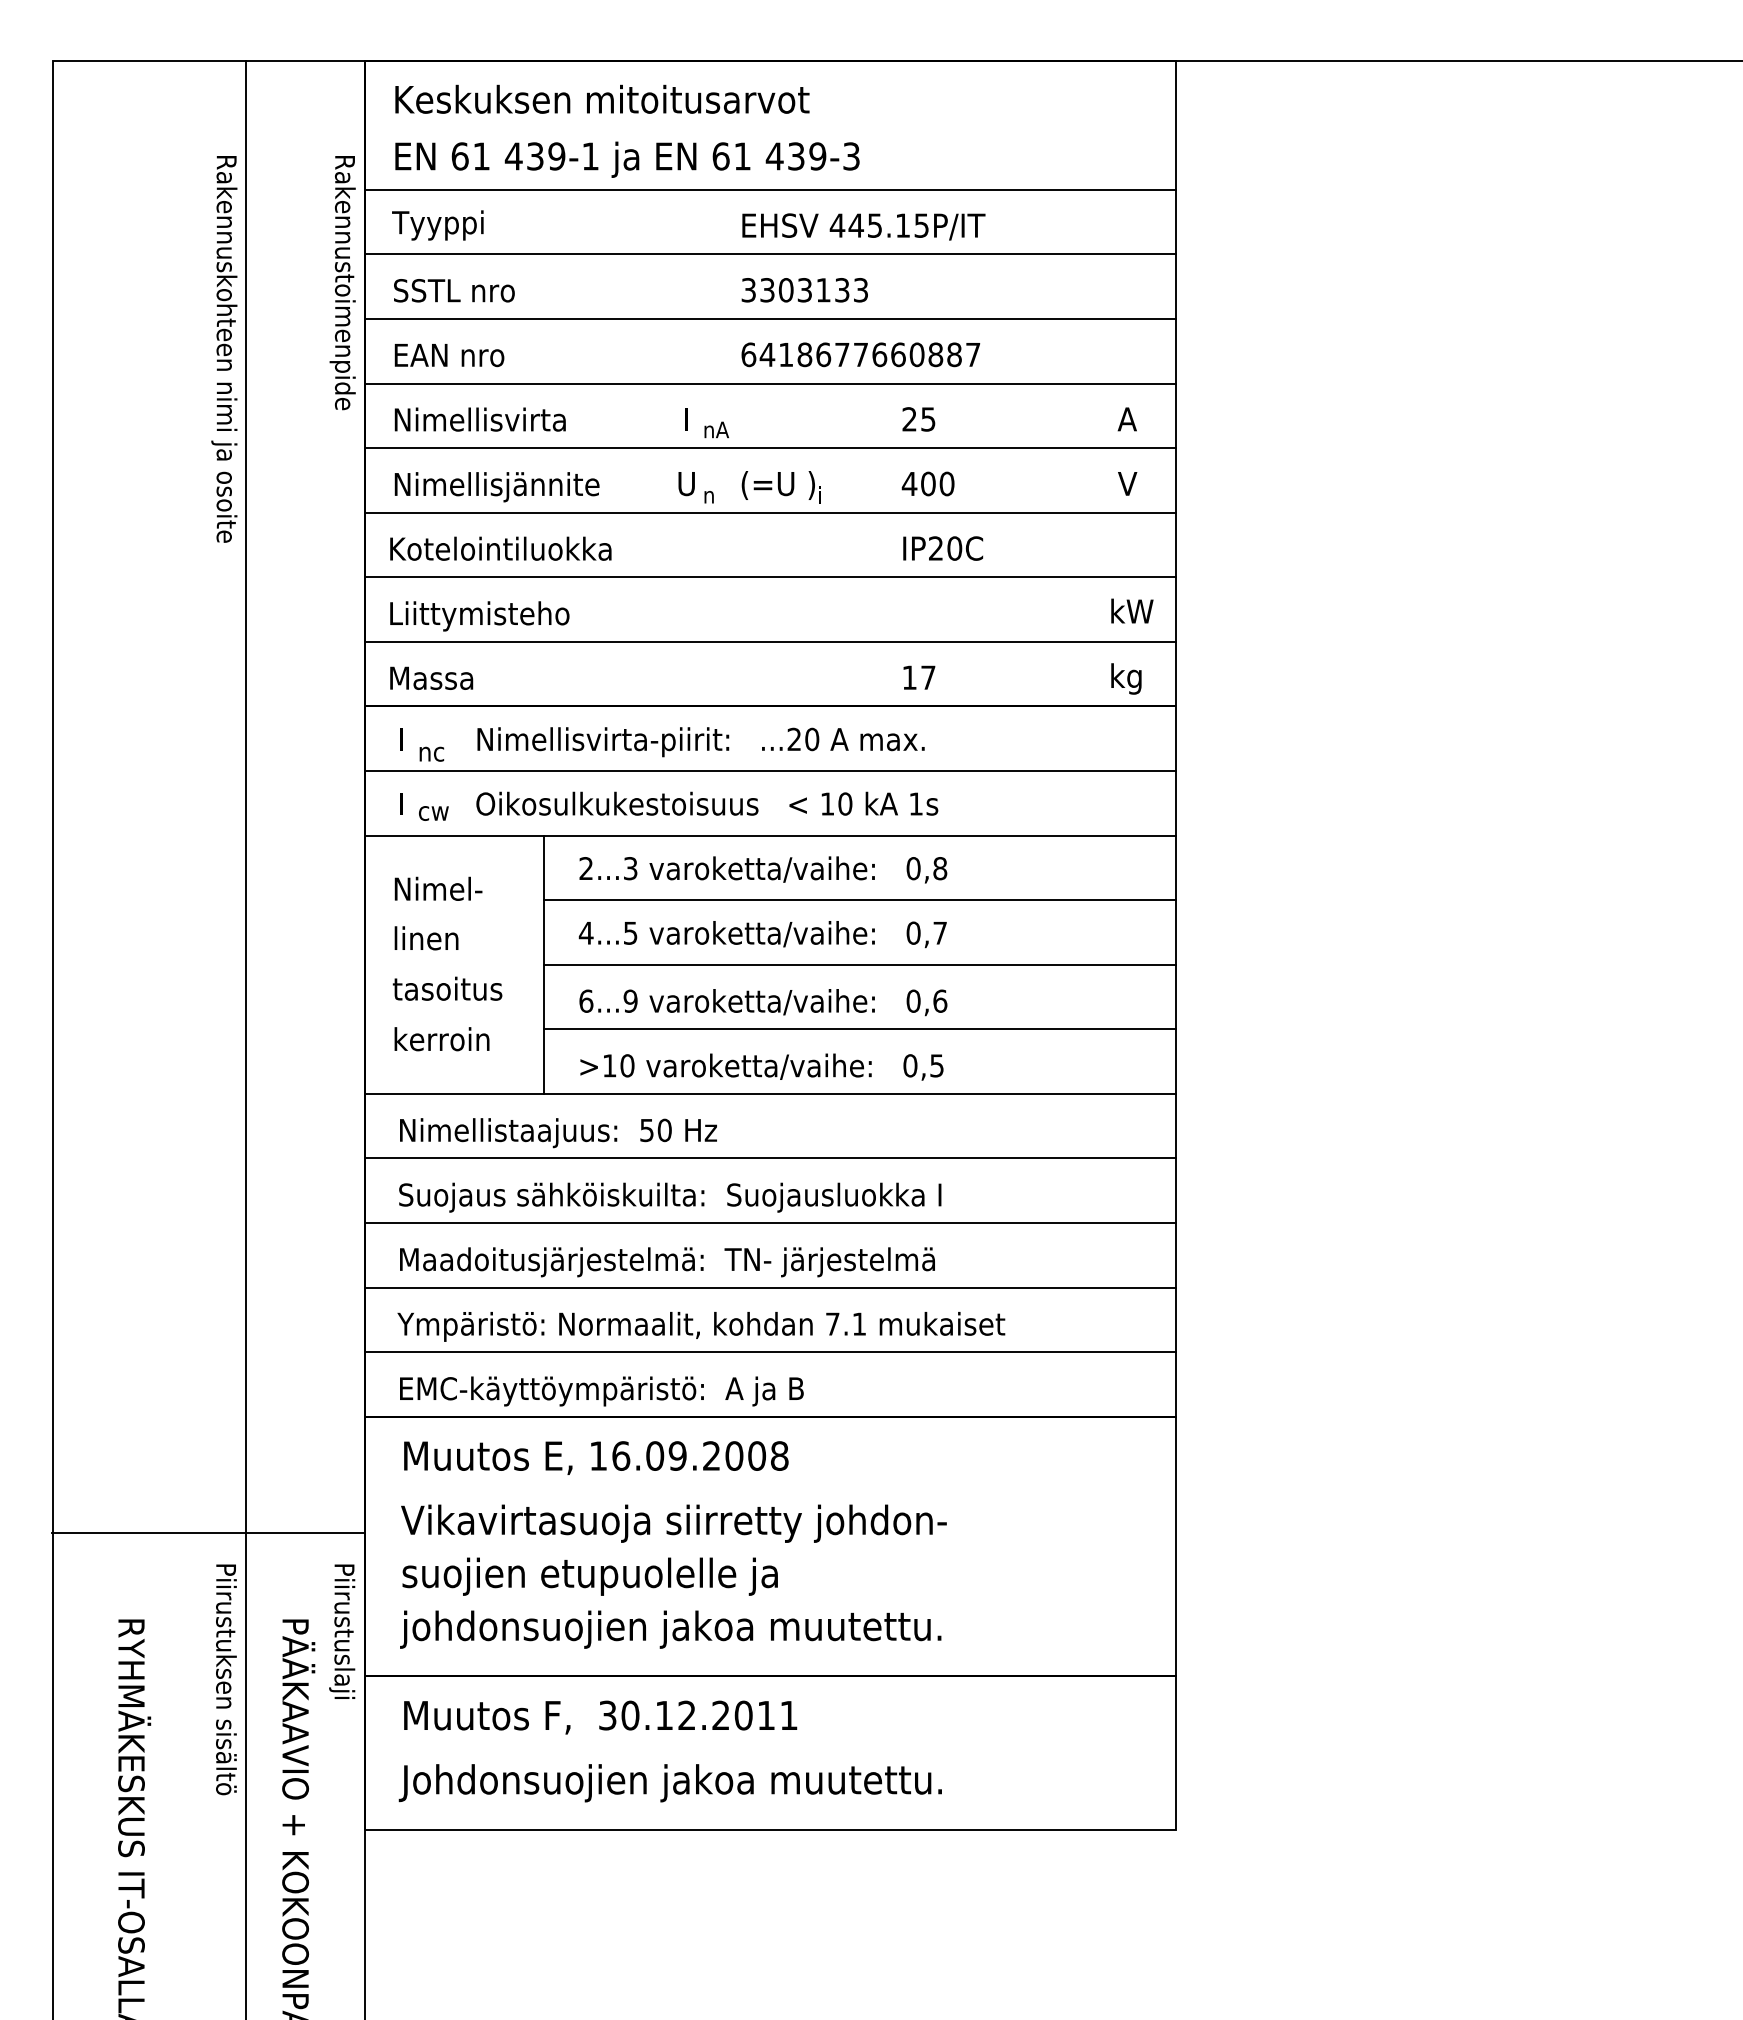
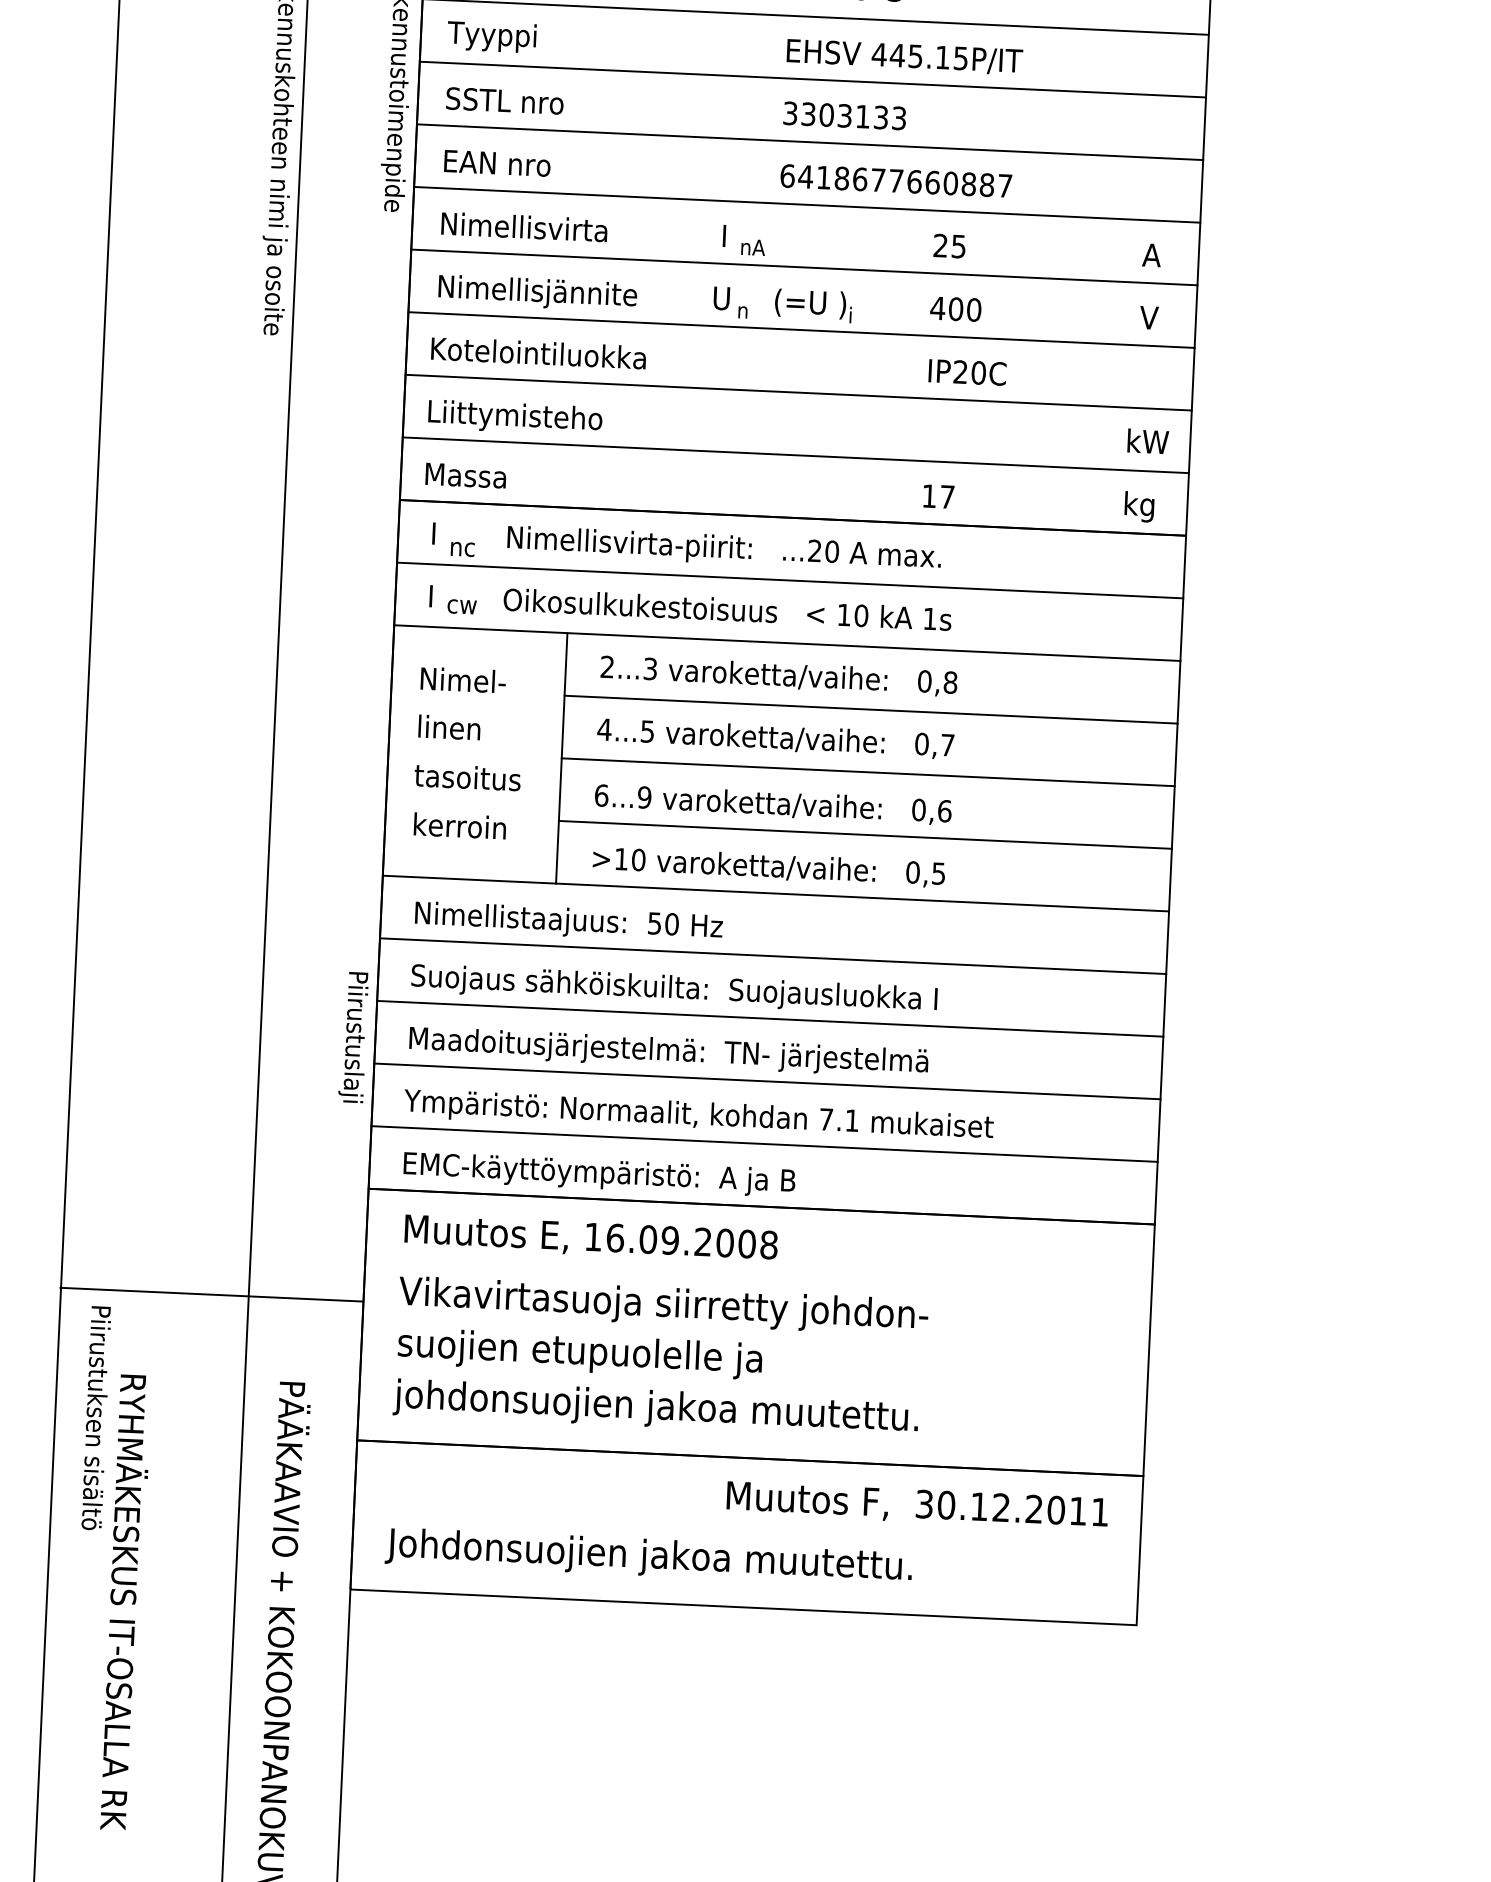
text: (342, 1631) -> (353, 1037), moved
text: (226, 1679) -> (96, 1418), moved
text: (600, 1717) -> (917, 1505), moved

